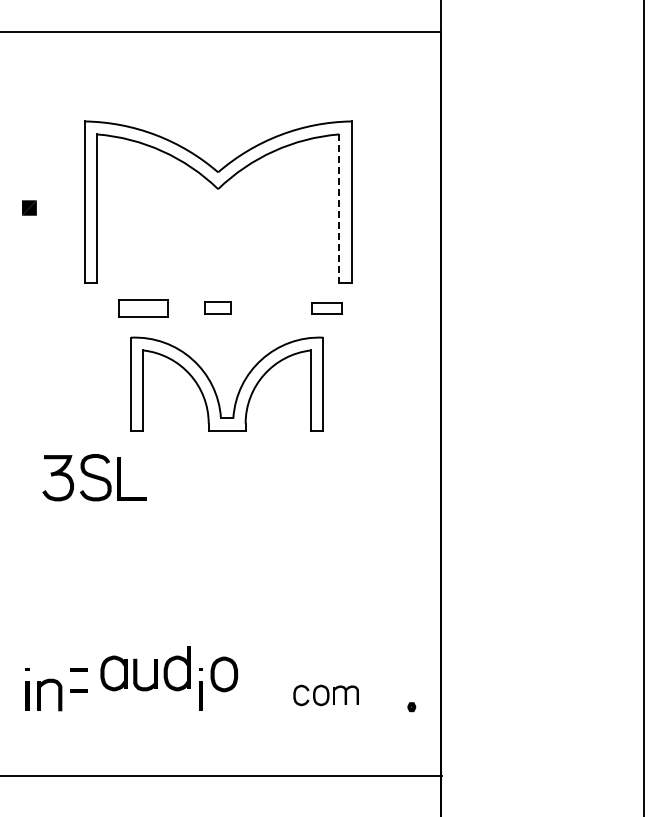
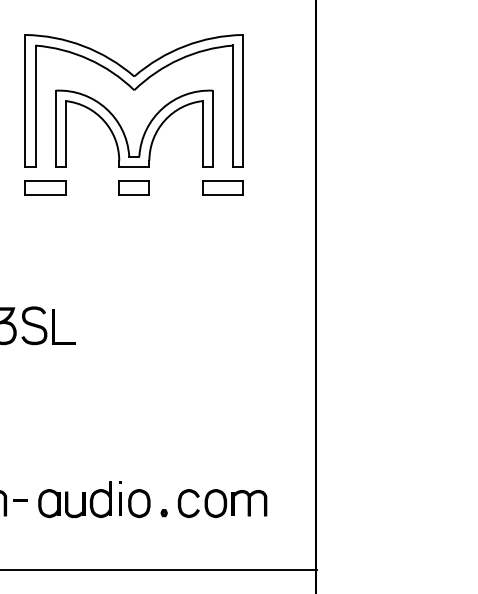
line: (339, 209) -> (233, 106), dashed -> solid
part: (143, 308) -> (45, 187), moved
part: (218, 308) -> (134, 187), size x1.43
part: (326, 308) -> (222, 187), size x1.67
part: (215, 389) -> (124, 132), moved
part: (137, 668) -> (68, 499), moved
line: (78, 669) -> (20, 482), removed
part: (223, 674) -> (138, 503), moved
part: (325, 695) -> (221, 503), size x1.67
part: (411, 707) -> (163, 513), moved

